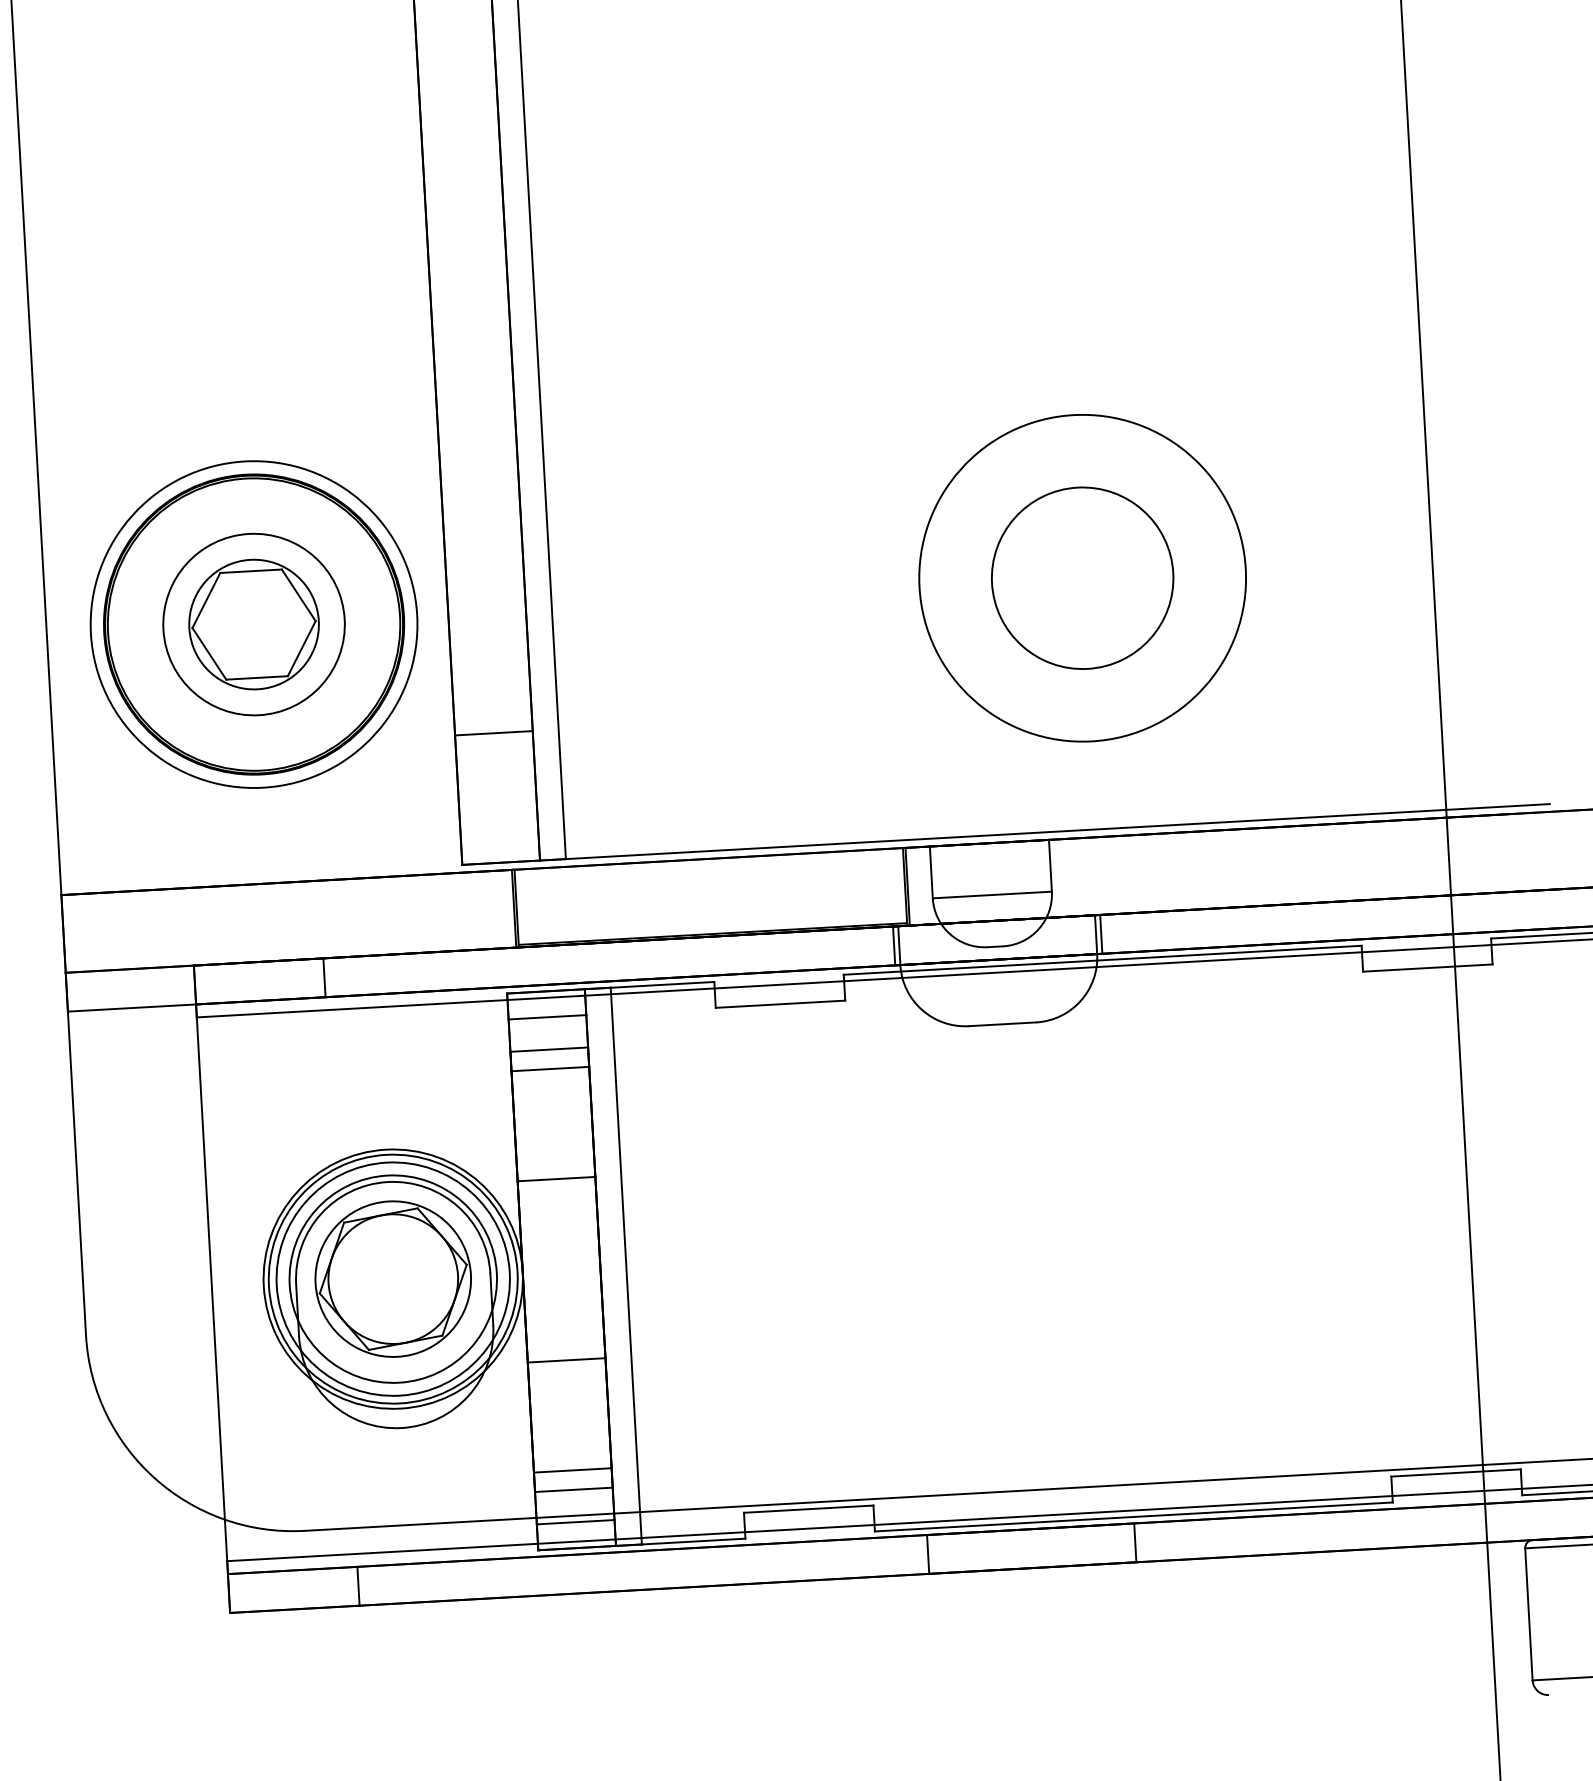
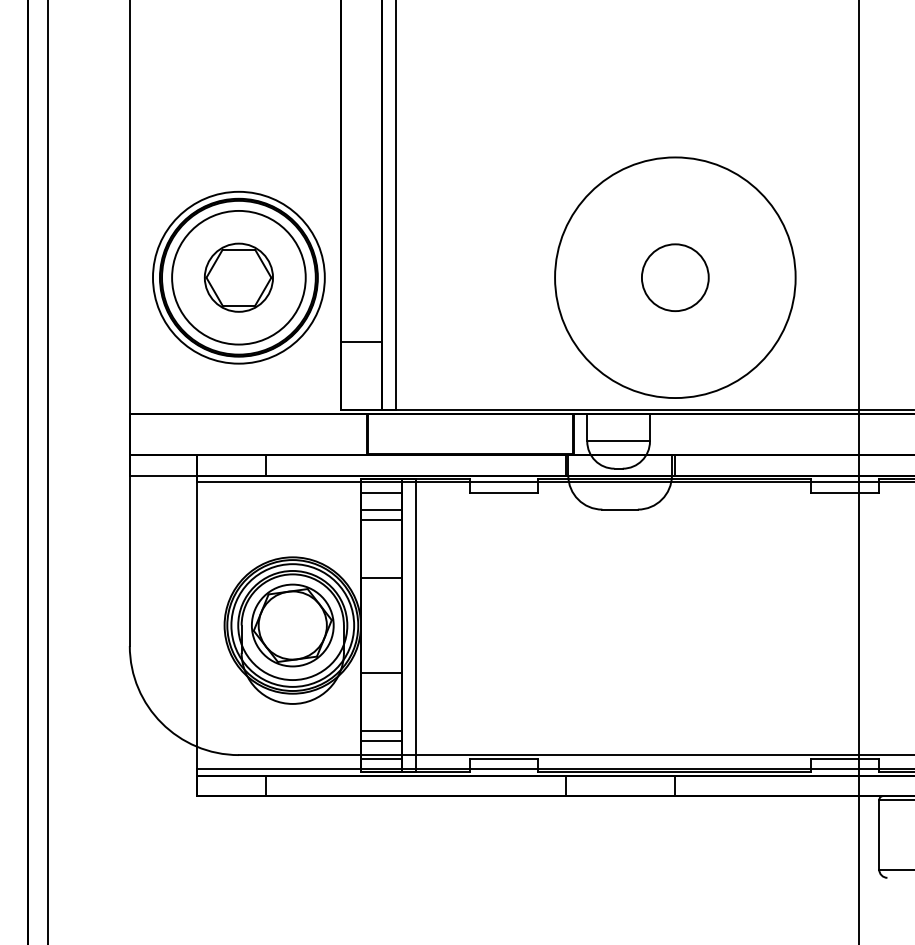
circle: (1082, 577) -> (675, 277), size x0.7
circle: (1082, 577) -> (675, 277), size x1.4
circle: (253, 624) -> (238, 277), size x1.4

